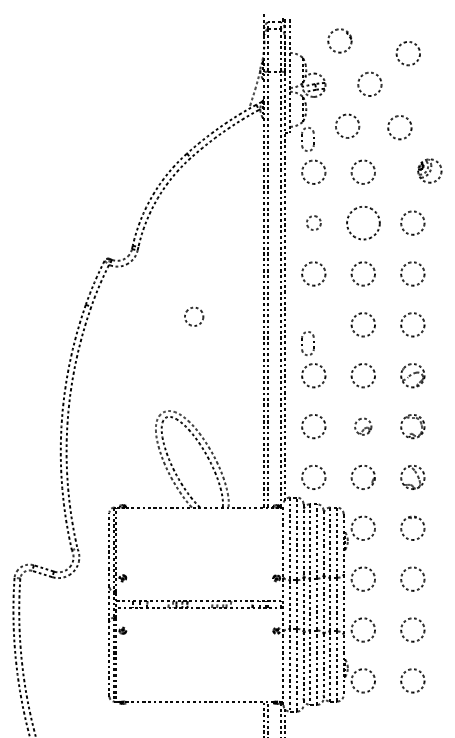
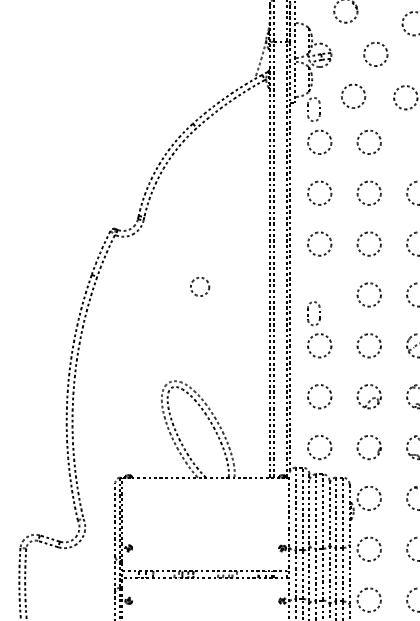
circle: (313, 222) -> (319, 192), size x1.67
circle: (362, 222) -> (368, 192), size x0.71
part: (362, 426) -> (368, 396), size x1.43

